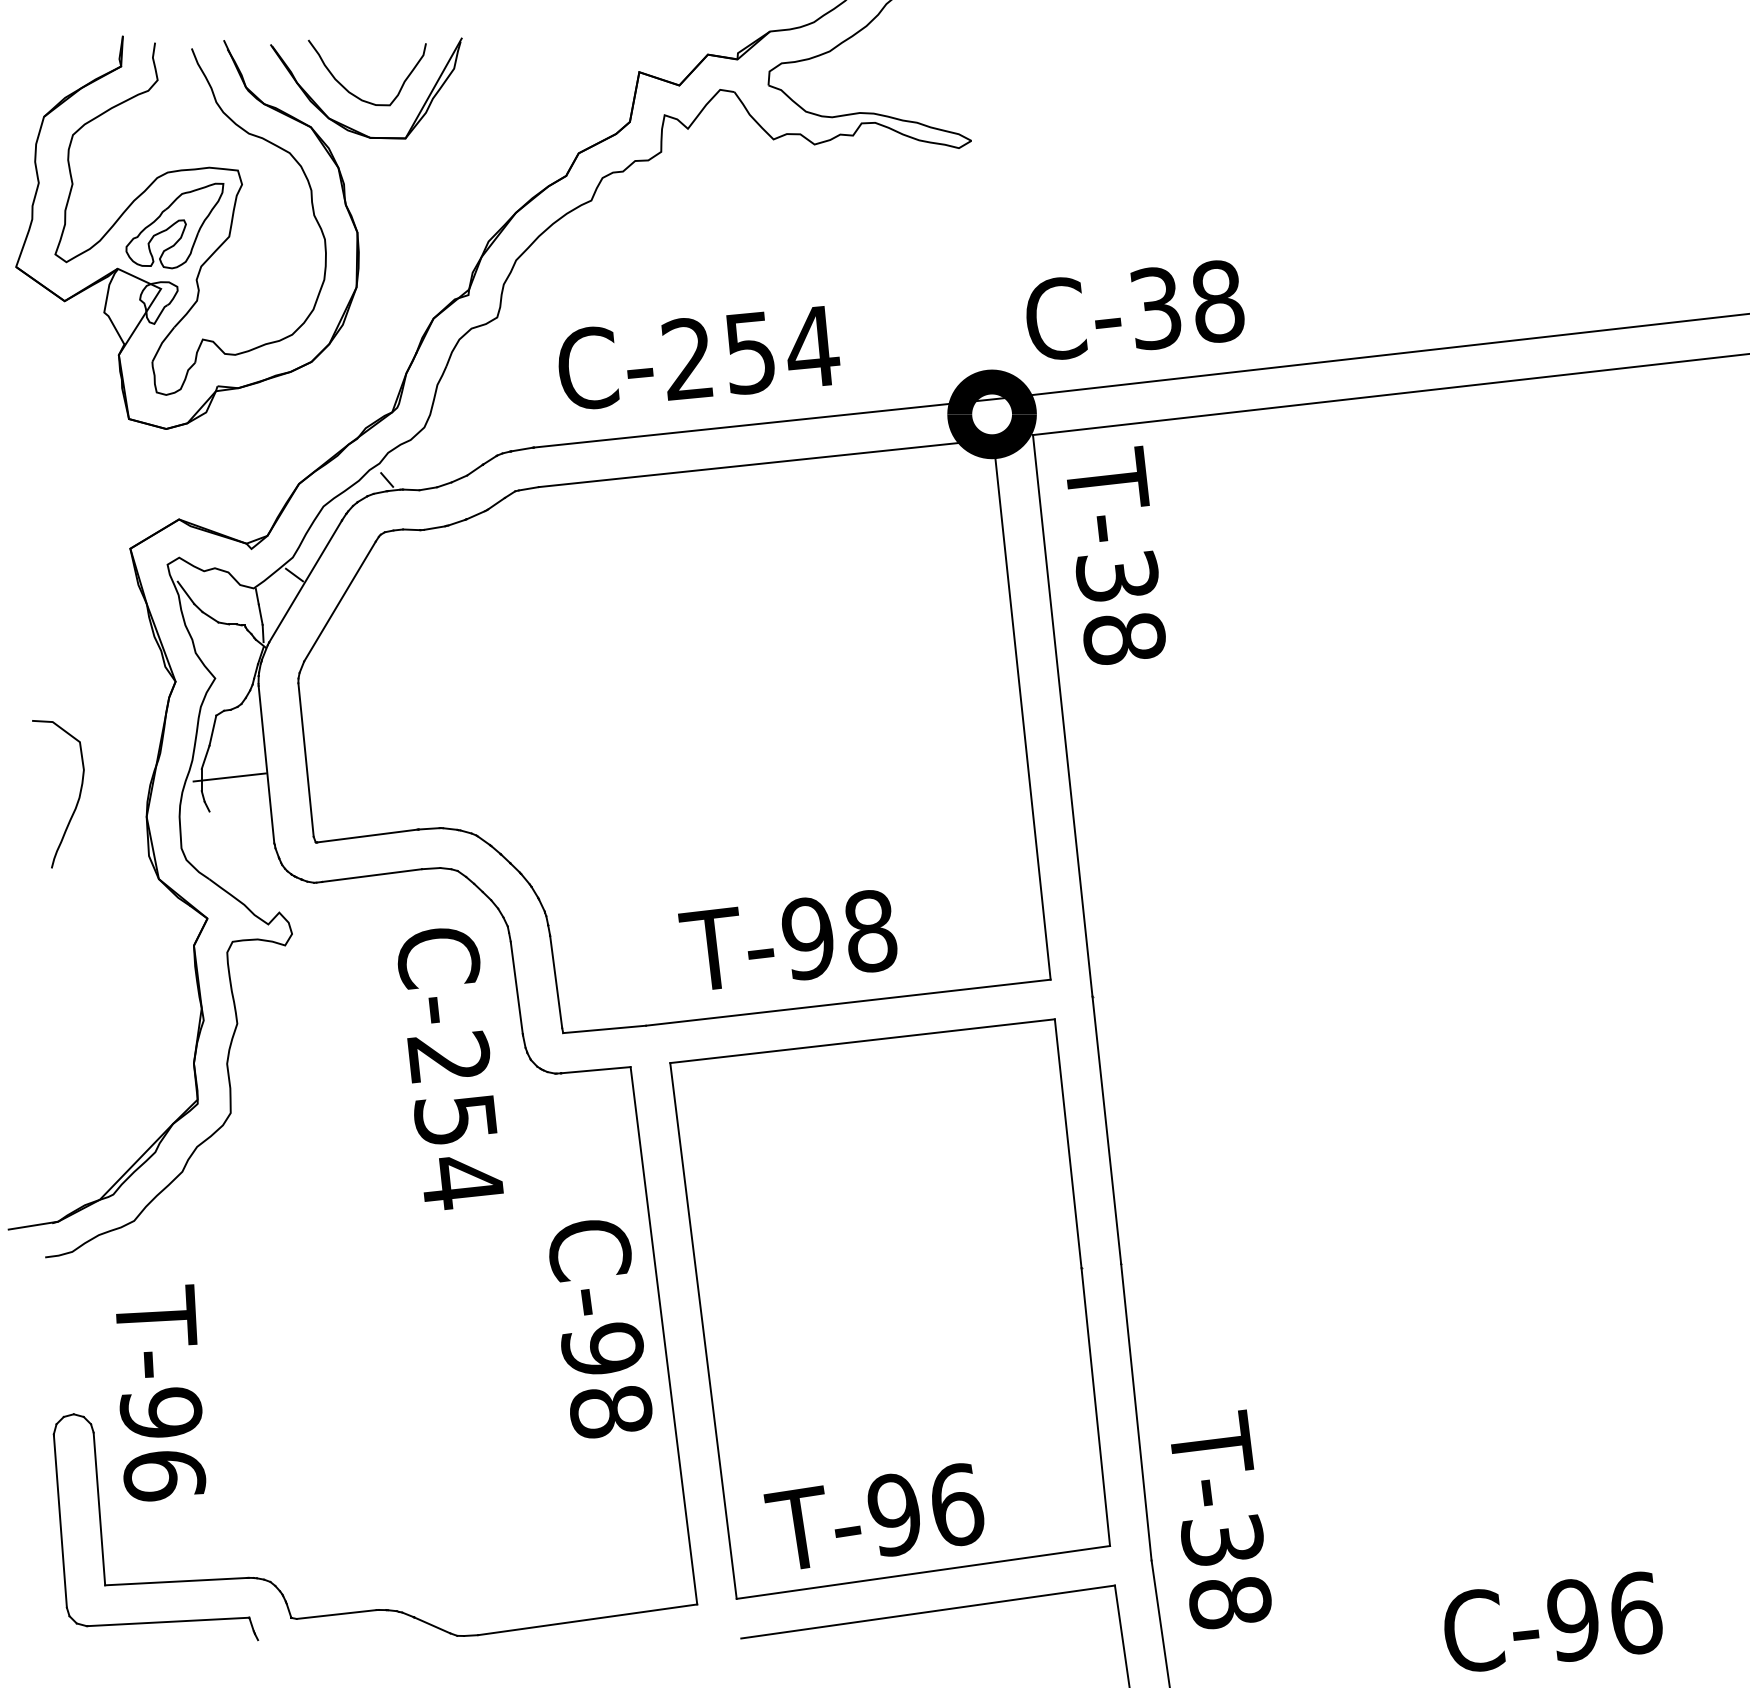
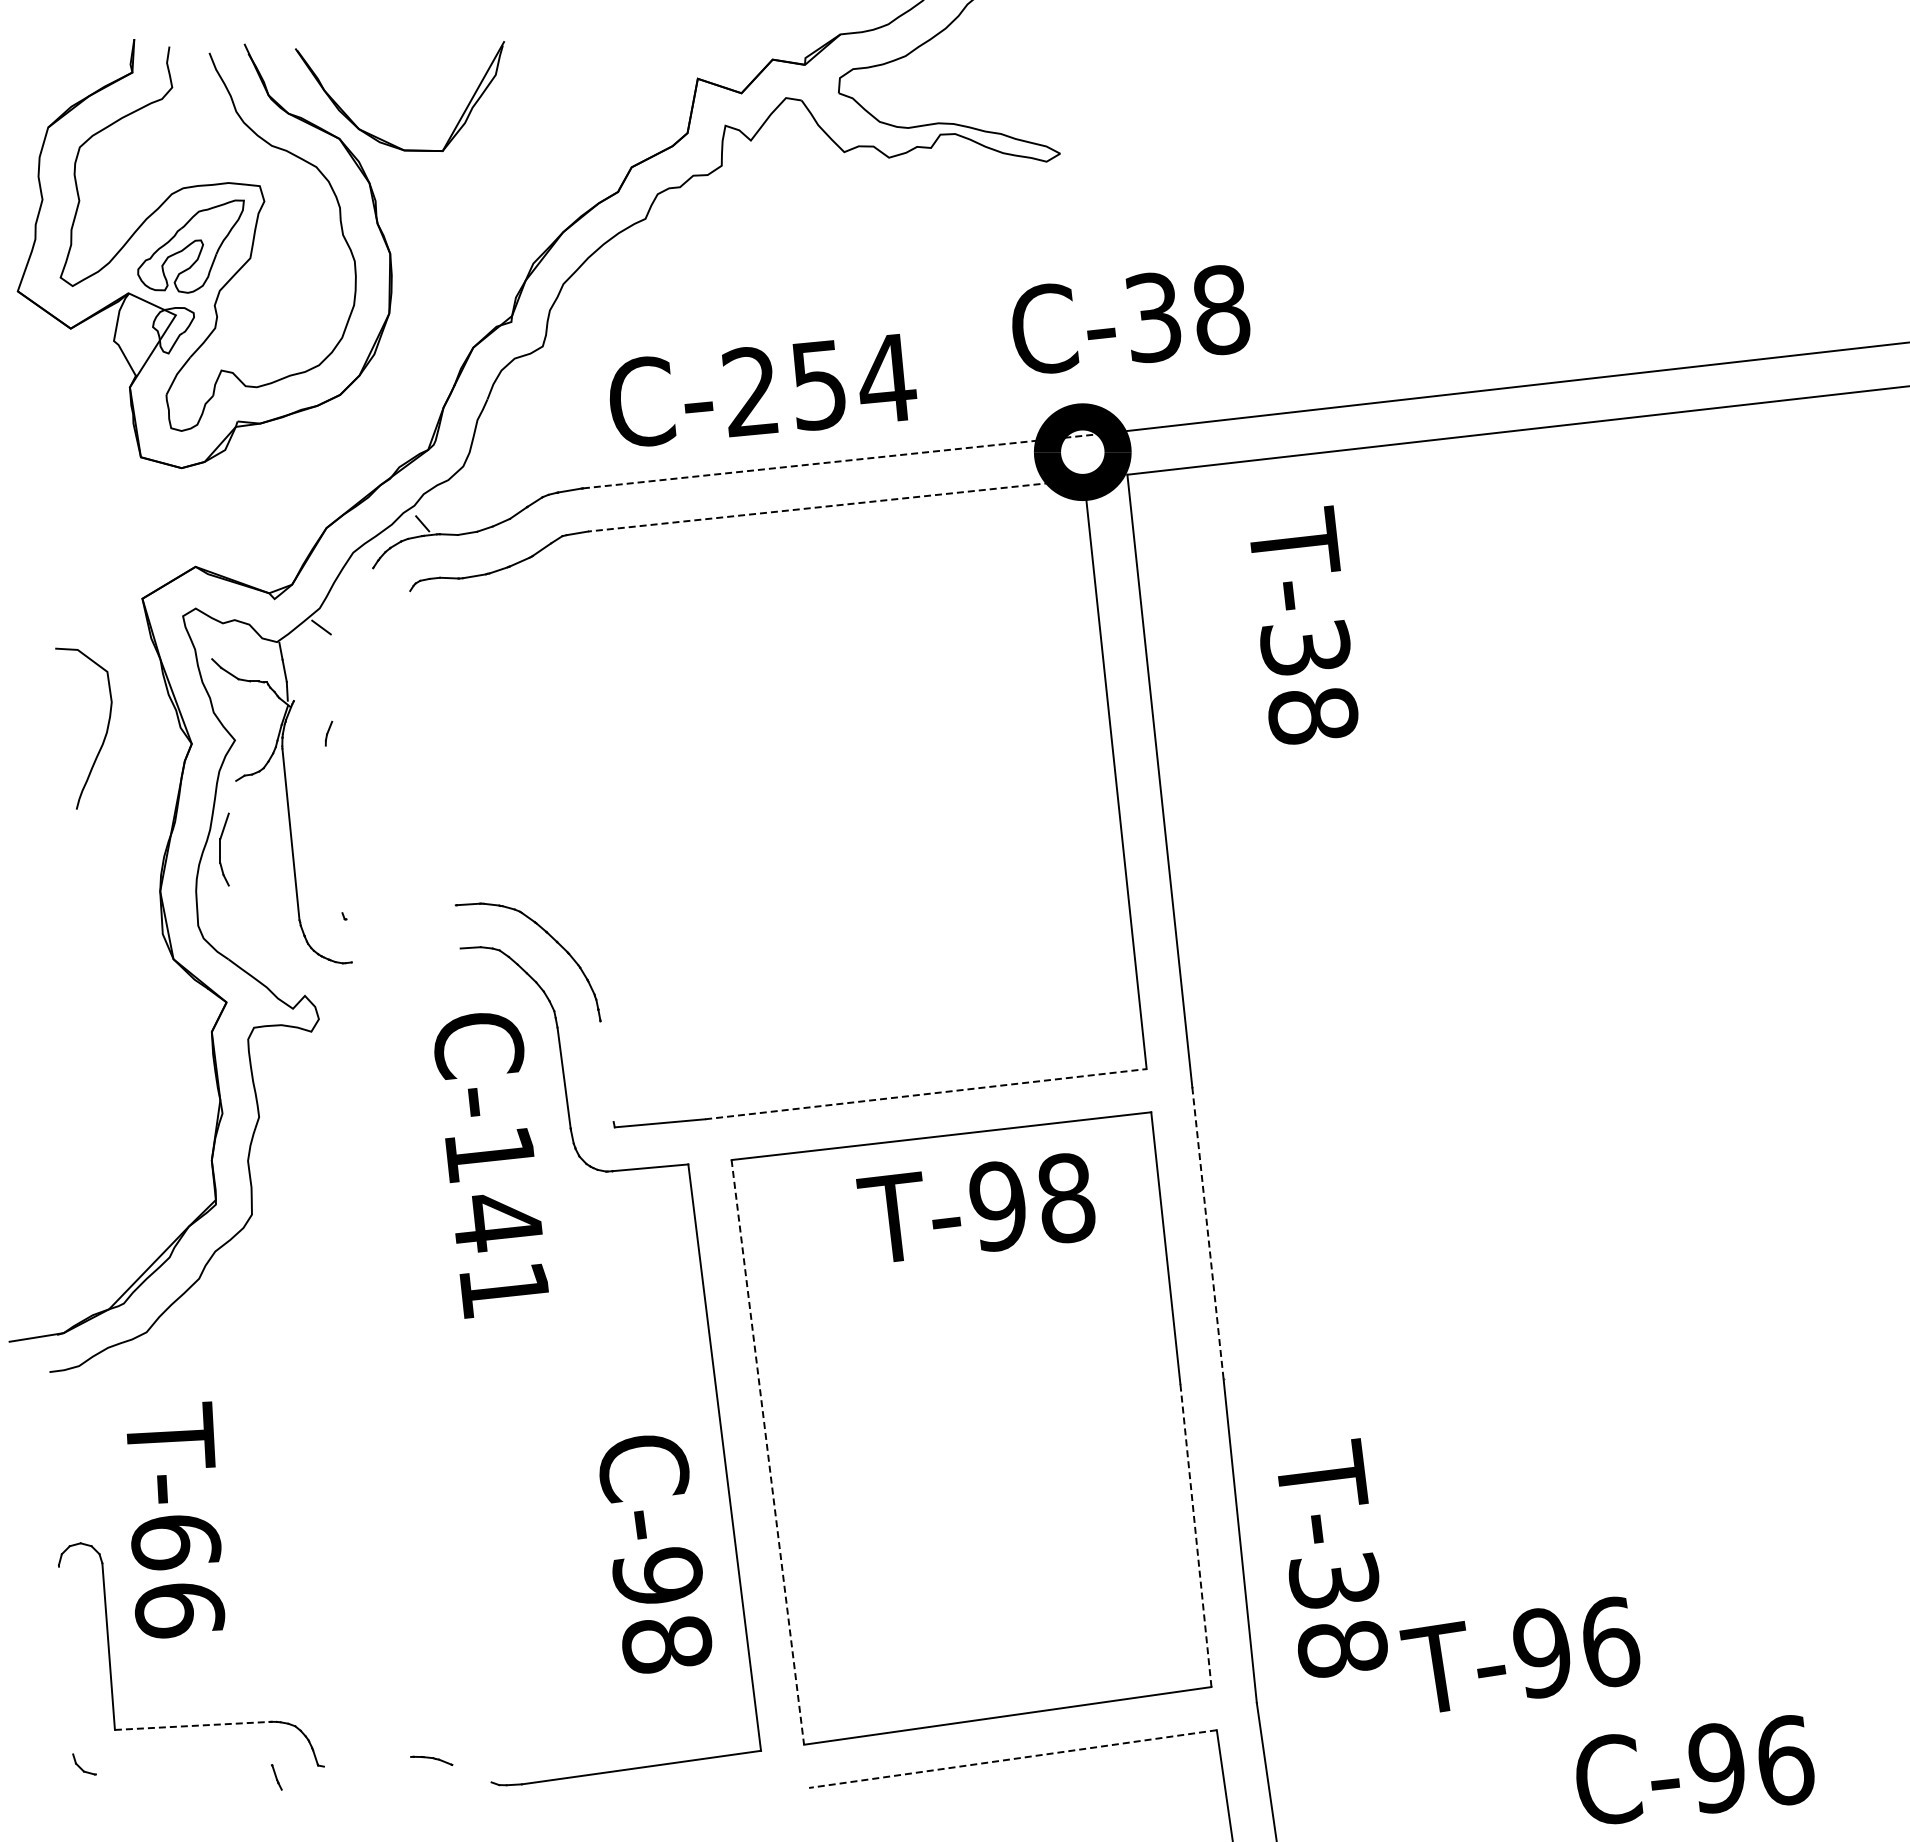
curve: (352, 93) -> (384, 101), removed
text: (1135, 310) -> (1131, 319), moved
line: (771, 422) -> (842, 461), solid -> dashed
line: (765, 463) -> (835, 505), solid -> dashed
text: (1116, 554) -> (1304, 624), moved
line: (305, 581) -> (333, 634), removed
line: (186, 592) -> (203, 646), removed
line: (340, 601) -> (371, 656), removed
line: (212, 729) -> (232, 796), removed
line: (305, 760) -> (333, 829), removed
line: (229, 777) -> (250, 848), removed
curve: (76, 803) -> (103, 738), moved
line: (366, 836) -> (400, 912), removed
line: (371, 875) -> (405, 955), removed
text: (787, 939) -> (975, 1207), moved
line: (555, 981) -> (606, 1071), removed
line: (848, 1002) -> (926, 1094), solid -> dashed
text: (454, 1120) -> (496, 1222), C-254 -> C-141
line: (1106, 1130) -> (1207, 1233), solid -> dashed
text: (600, 1329) -> (655, 1554), moved
line: (703, 1331) -> (767, 1452), solid -> dashed
line: (1095, 1406) -> (1195, 1534), solid -> dashed
text: (160, 1413) -> (175, 1542), T-96 -> T-66
text: (873, 1516) -> (1519, 1654), moved
text: (1220, 1518) -> (1332, 1557), moved
line: (60, 1521) -> (66, 1660), removed
line: (176, 1581) -> (192, 1725), solid -> dashed
line: (927, 1612) -> (1012, 1759), solid -> dashed
line: (336, 1614) -> (367, 1761), removed
line: (167, 1621) -> (183, 1769), removed
line: (431, 1625) -> (471, 1773), removed

